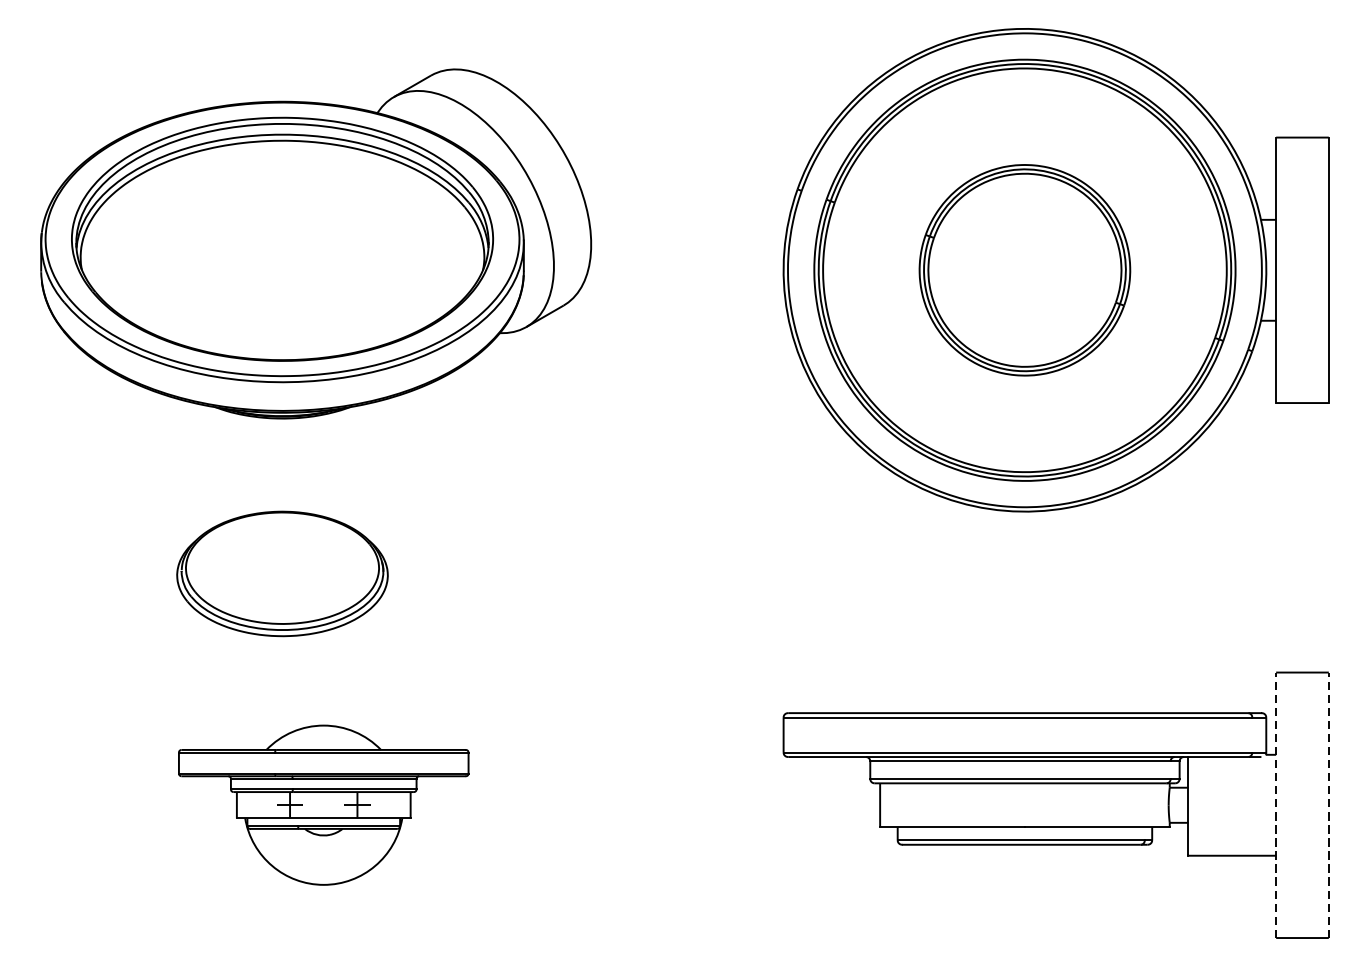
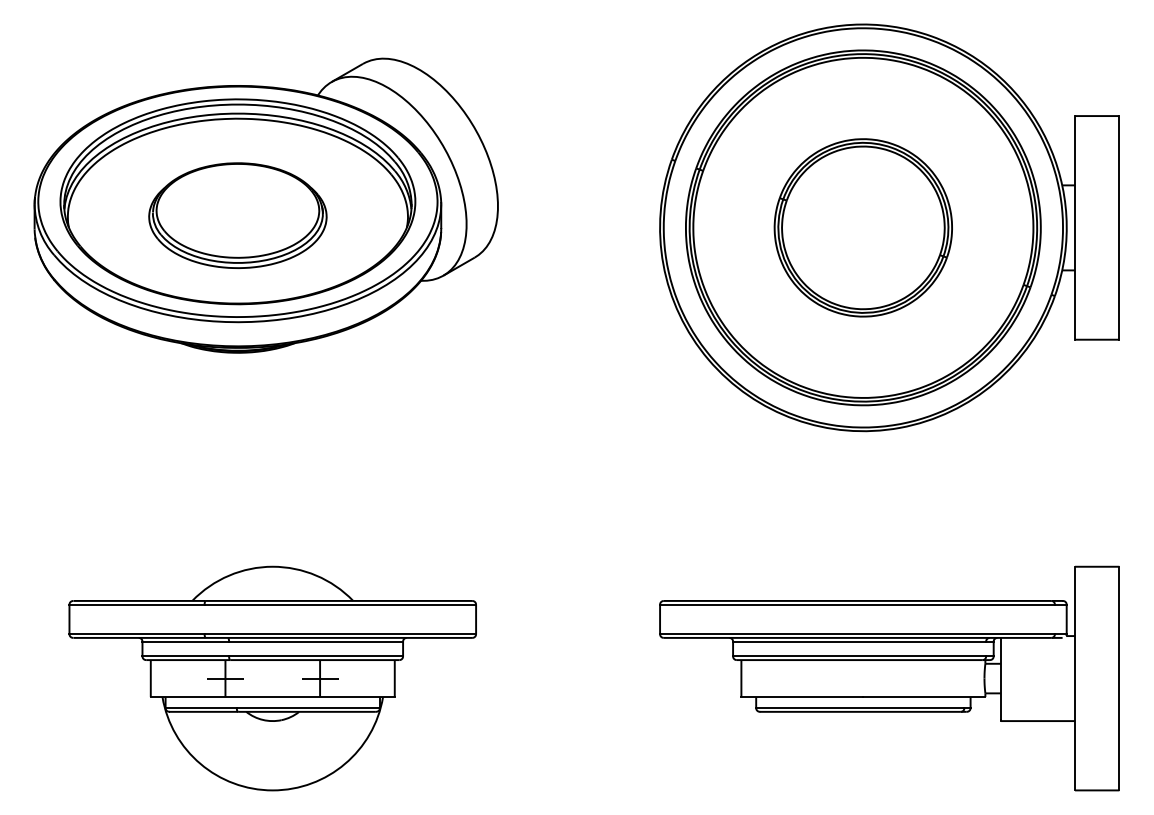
part: (282, 573) -> (237, 215), moved
part: (323, 805) -> (272, 678), size x1.67
line: (1276, 805) -> (1075, 678), dashed -> solid
line: (1328, 805) -> (1119, 678), dashed -> solid

